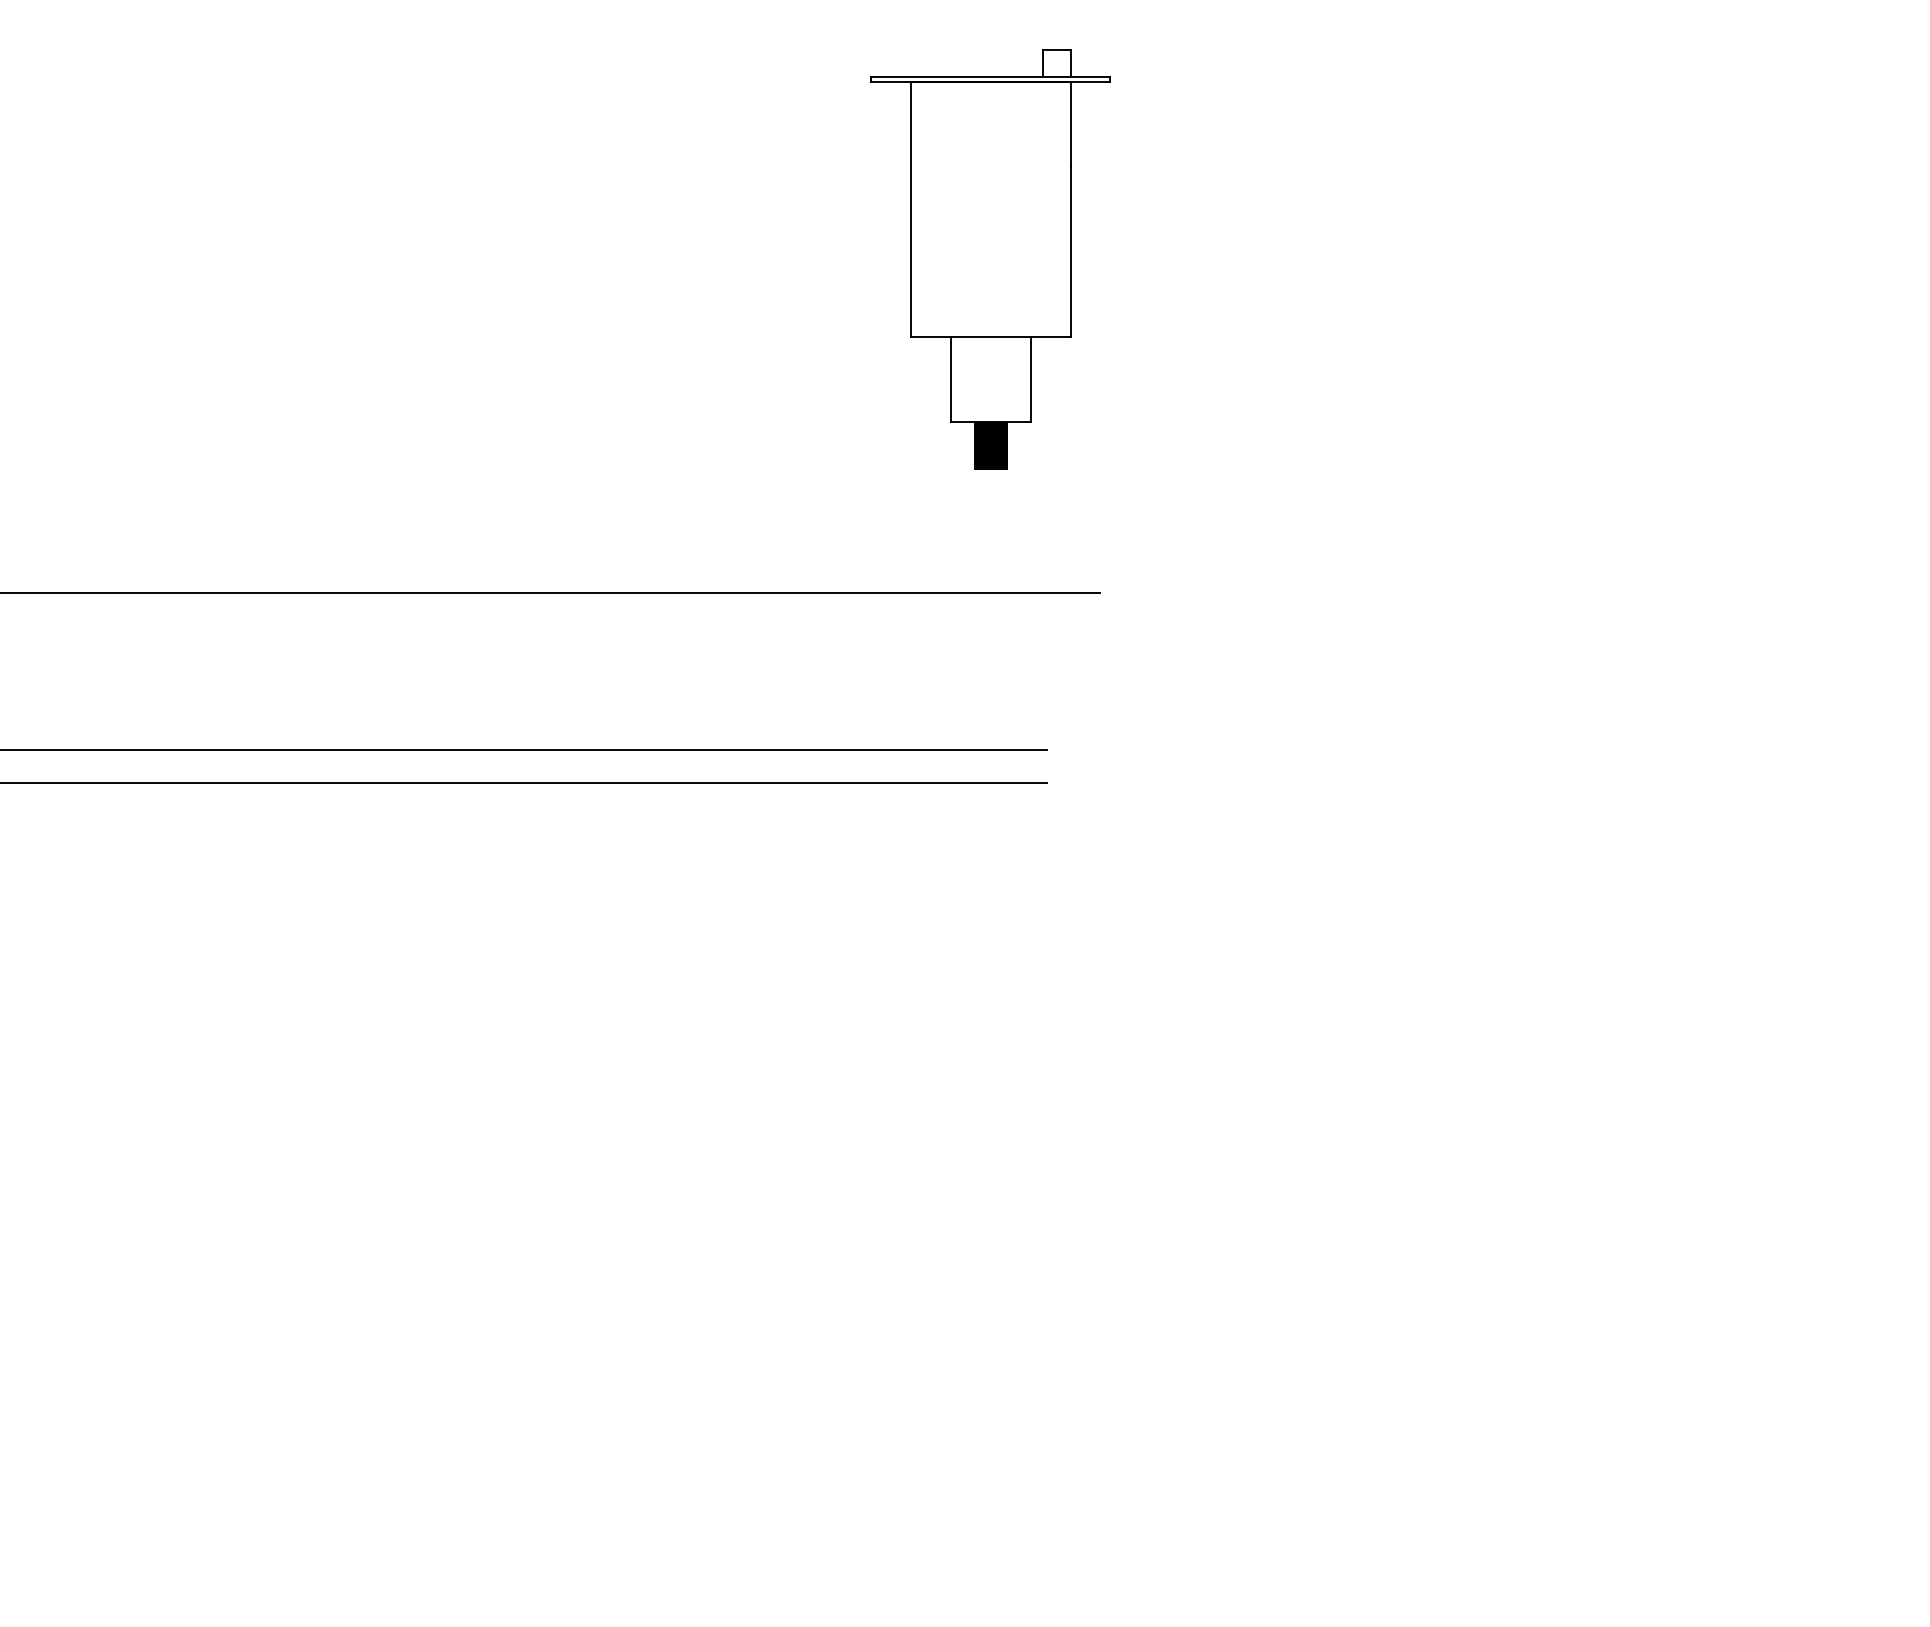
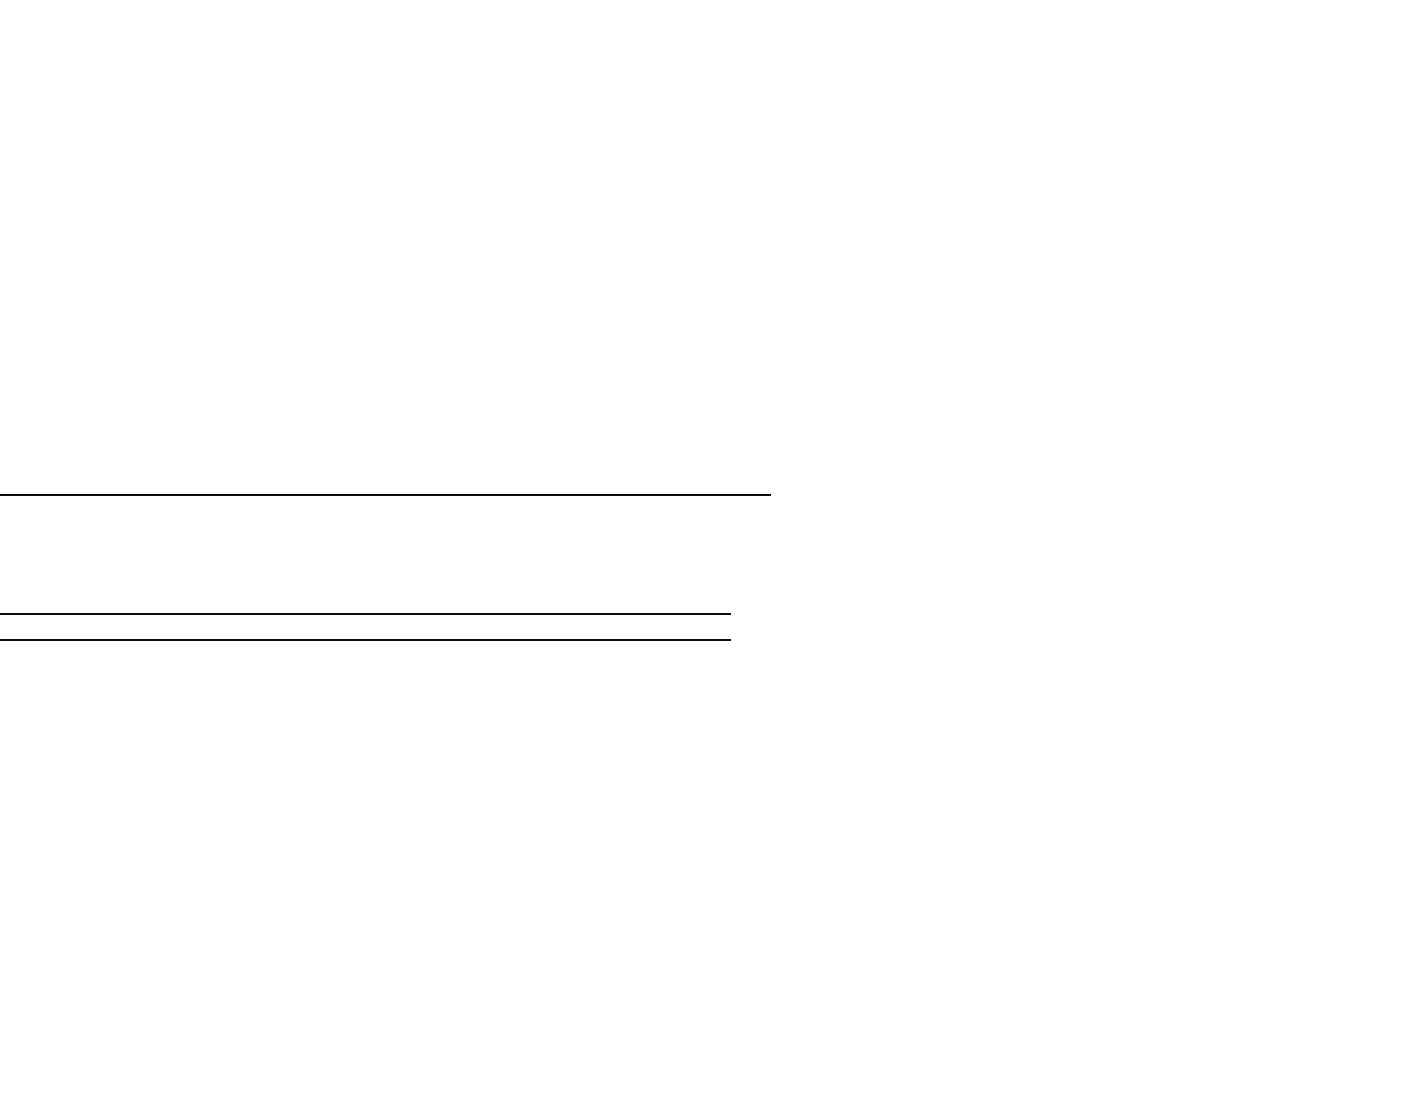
part: (990, 259) -> (687, 242), removed

